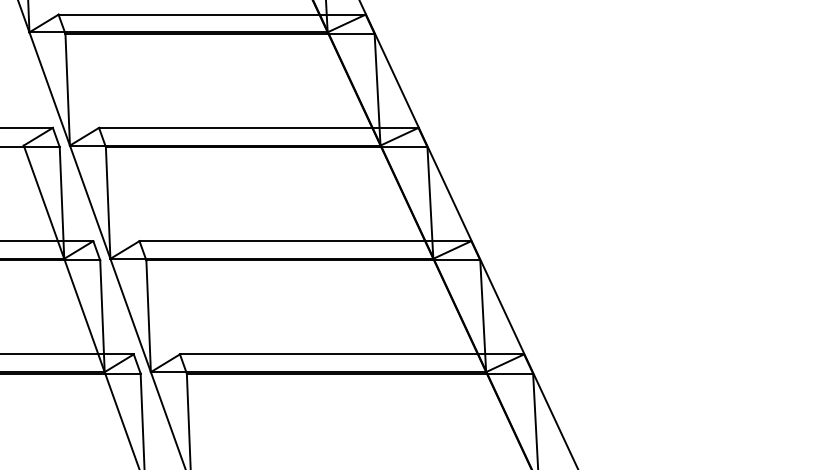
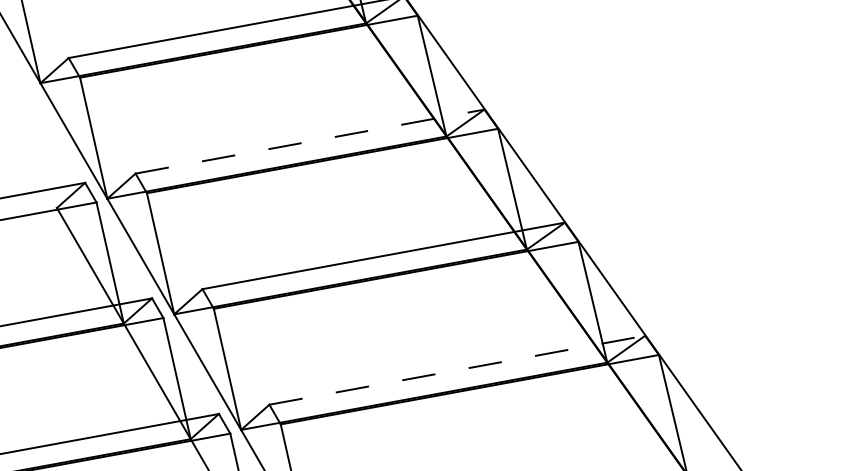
line: (258, 127) -> (309, 141), solid -> dashed
line: (352, 354) -> (457, 370), solid -> dashed

